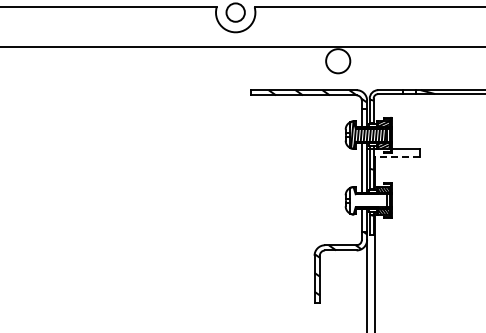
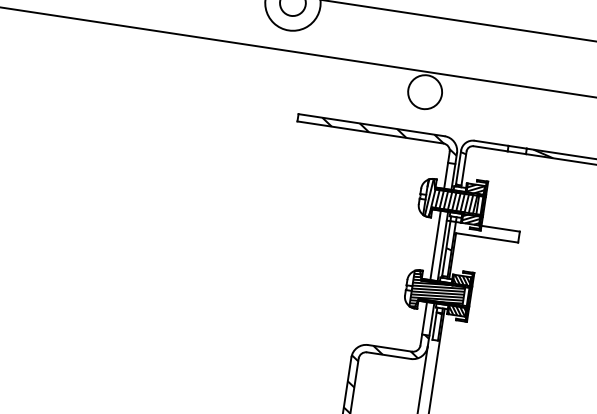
line: (396, 157) -> (485, 238), dashed -> solid
hatch: (368, 200) -> (437, 292), added

